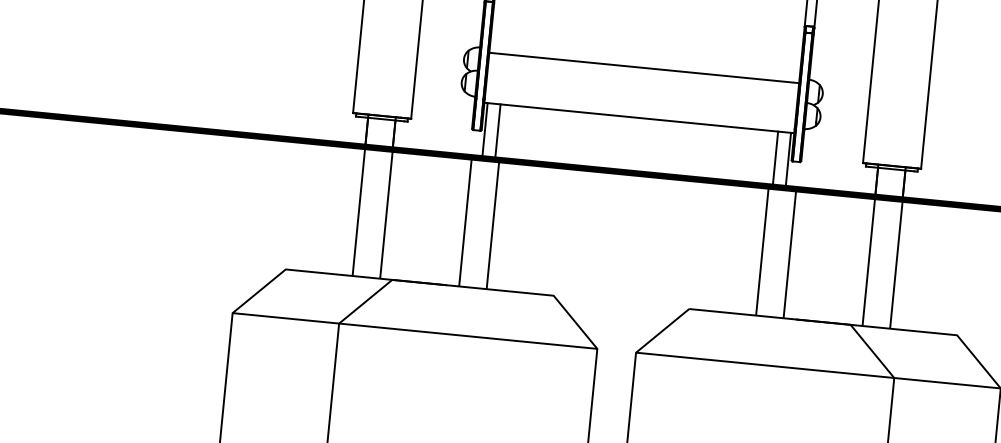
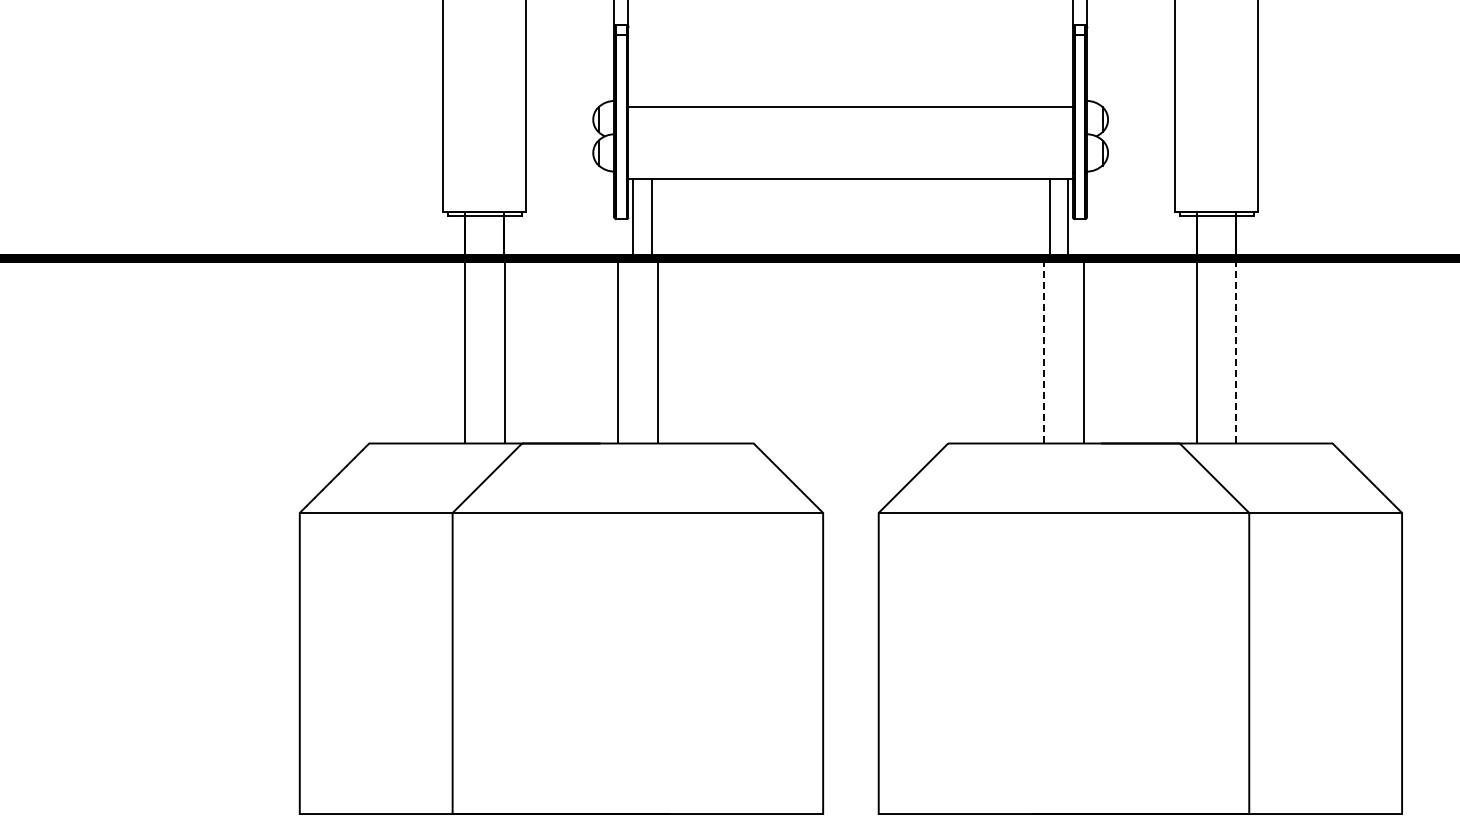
line: (762, 250) -> (1044, 350), solid -> dashed
line: (896, 263) -> (1236, 350), solid -> dashed

